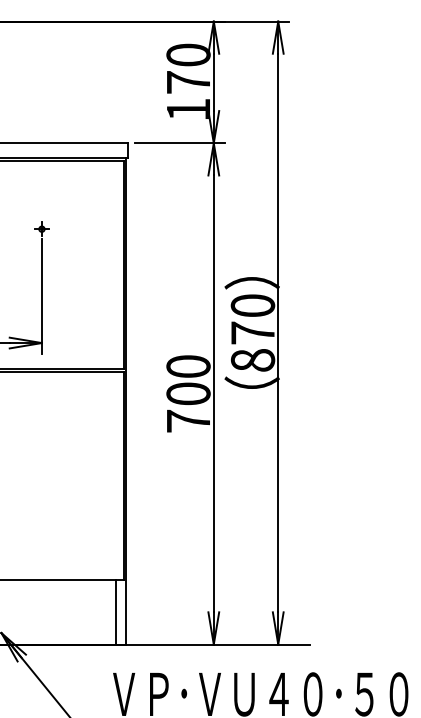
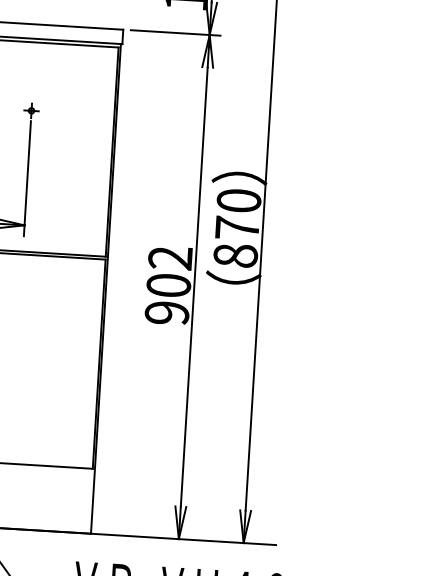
text: (188, 393) -> (168, 285), 700 -> 902
line: (115, 612) -> (81, 500), removed

